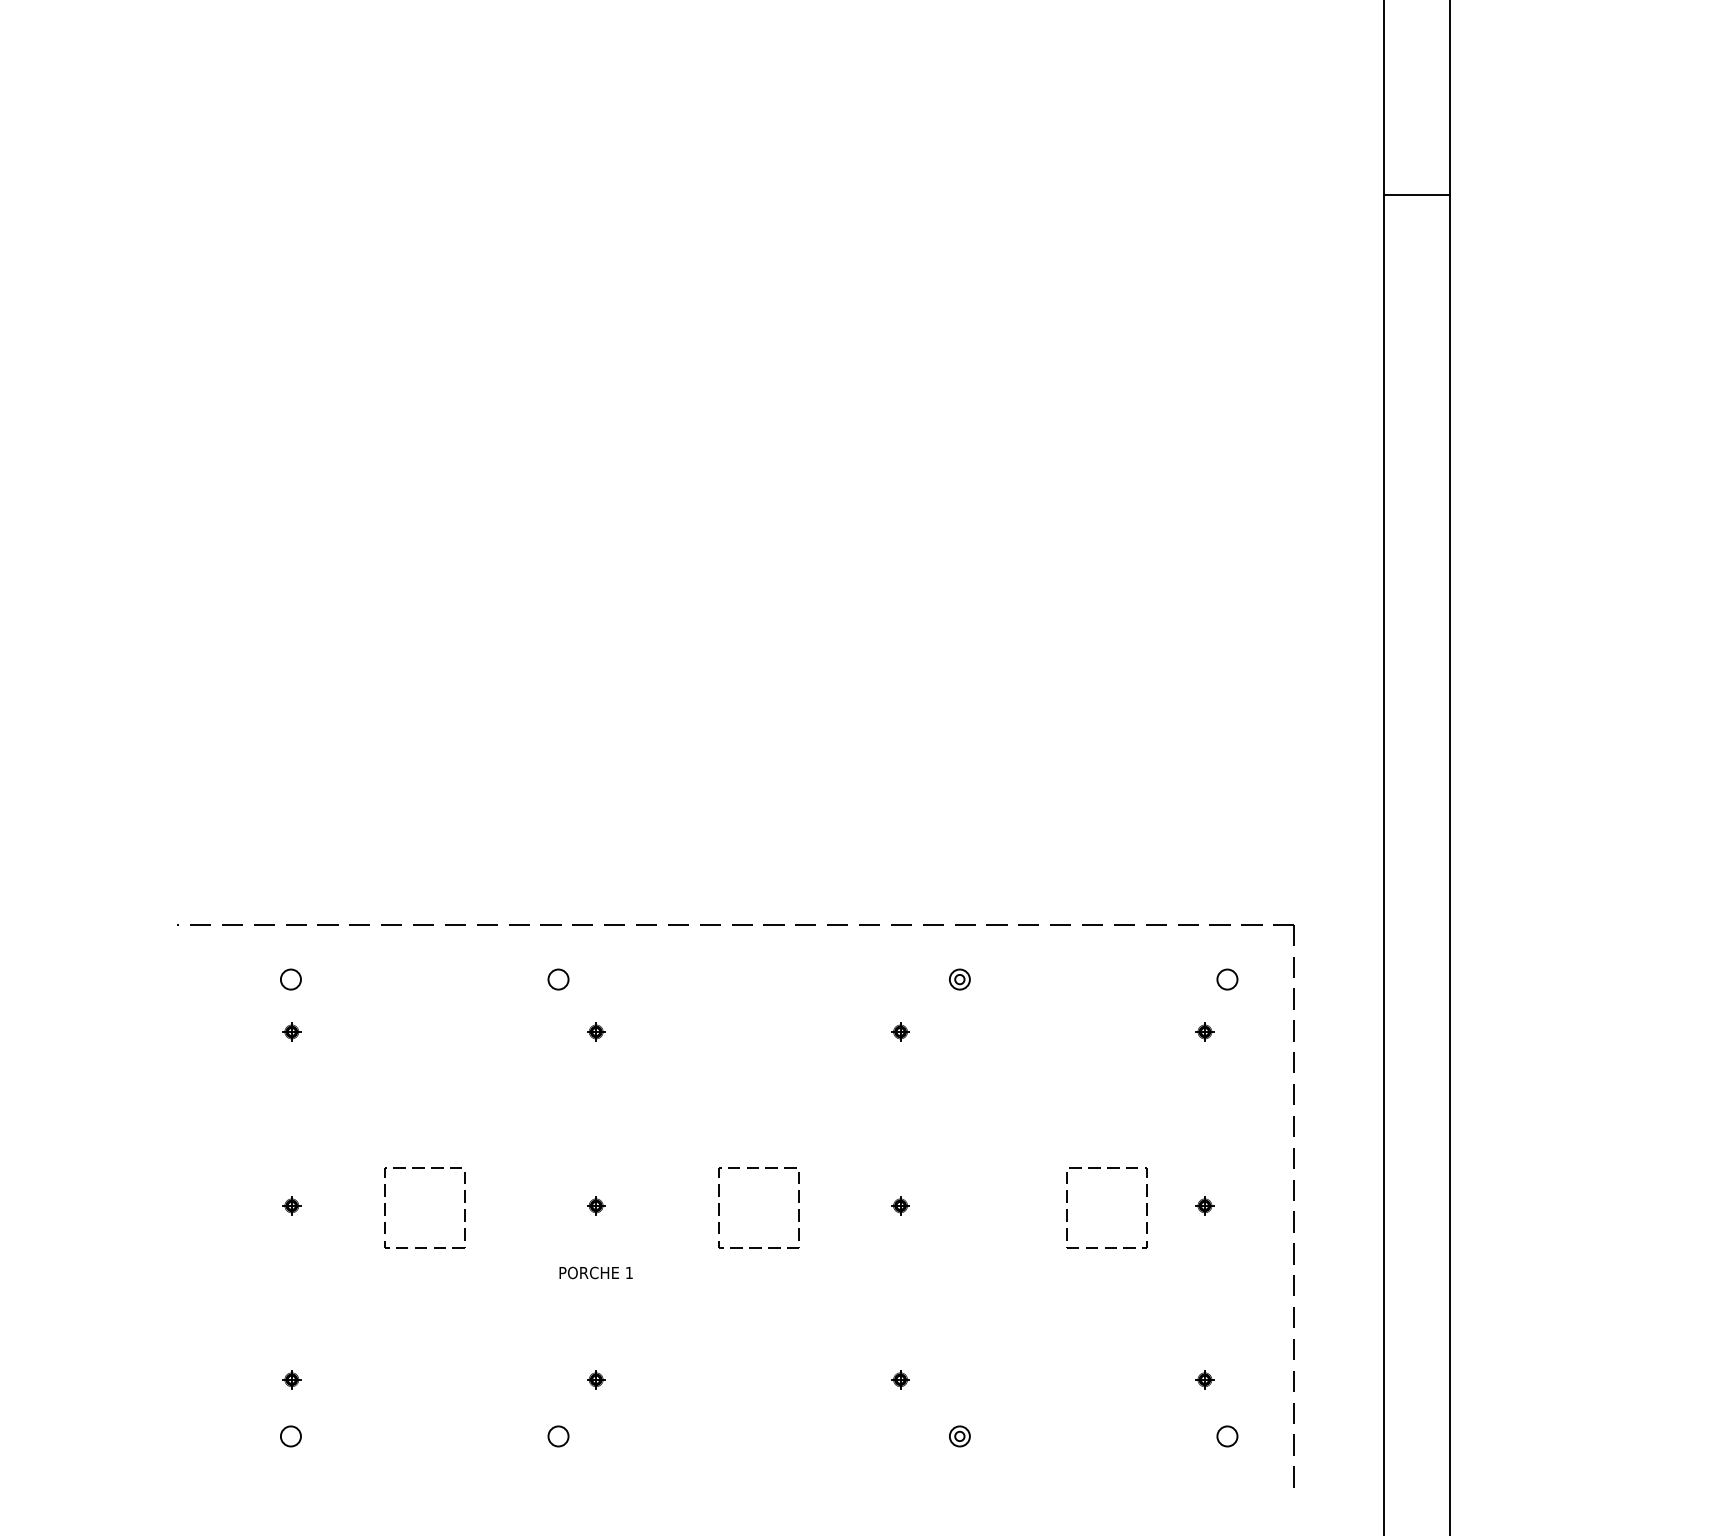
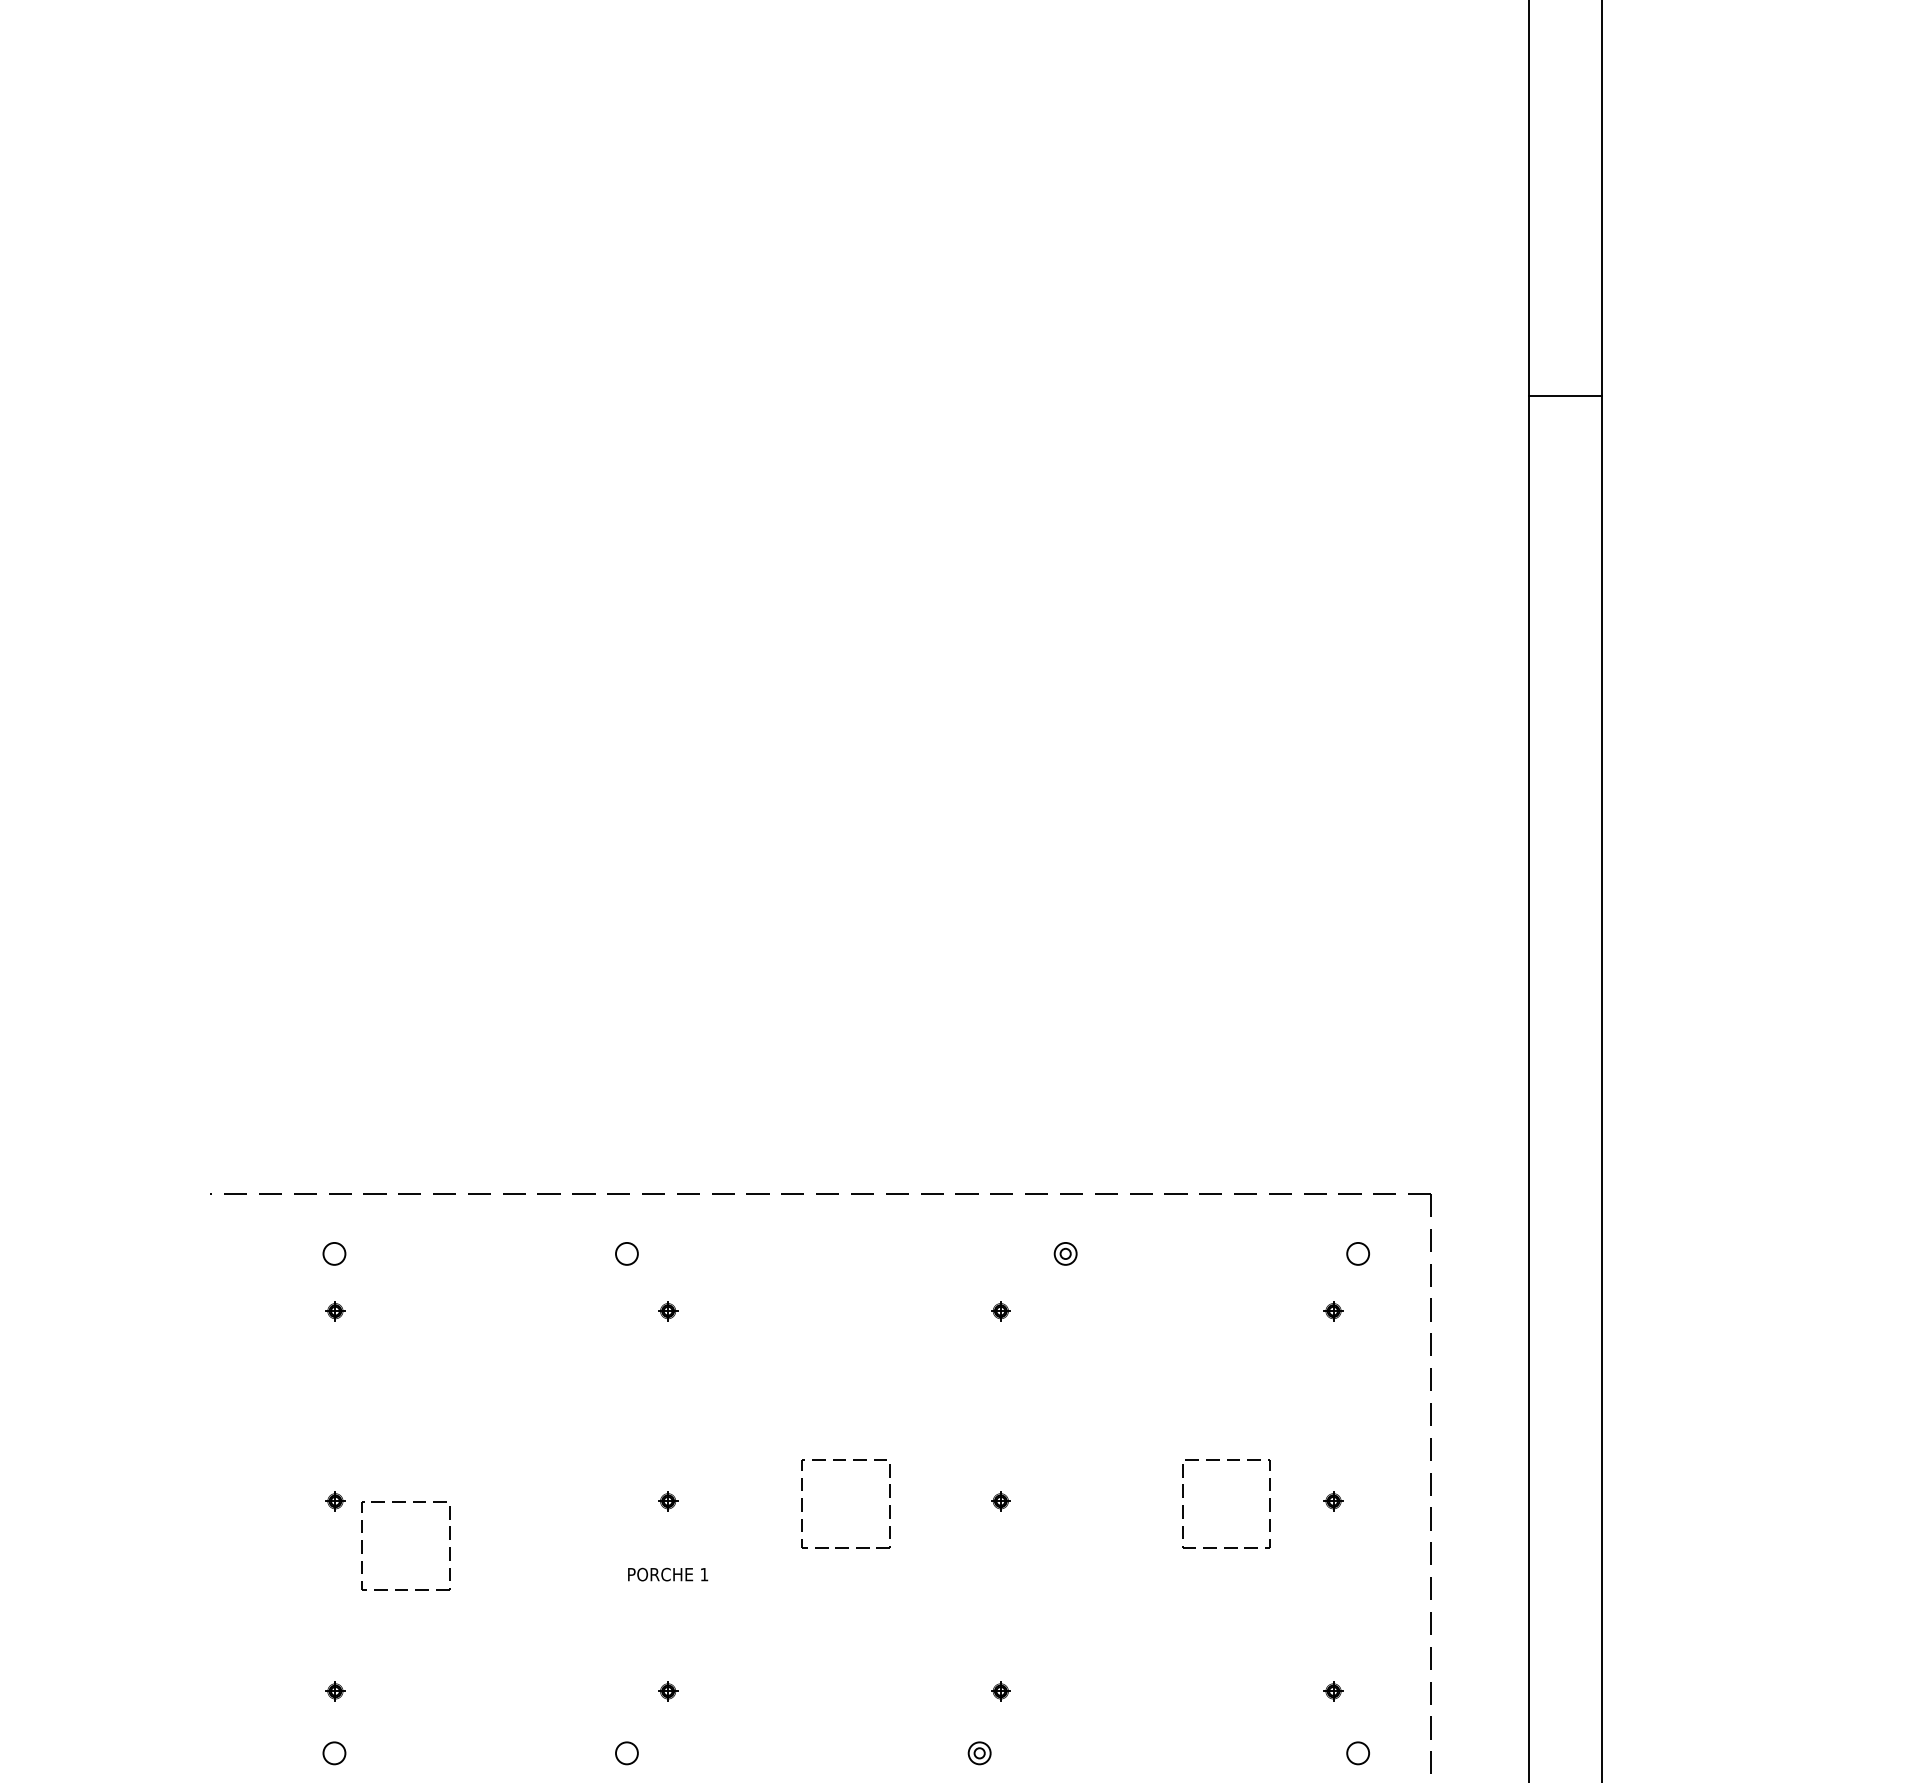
part: (424, 1168) -> (405, 1502), moved
part: (959, 1436) -> (979, 1753), moved

